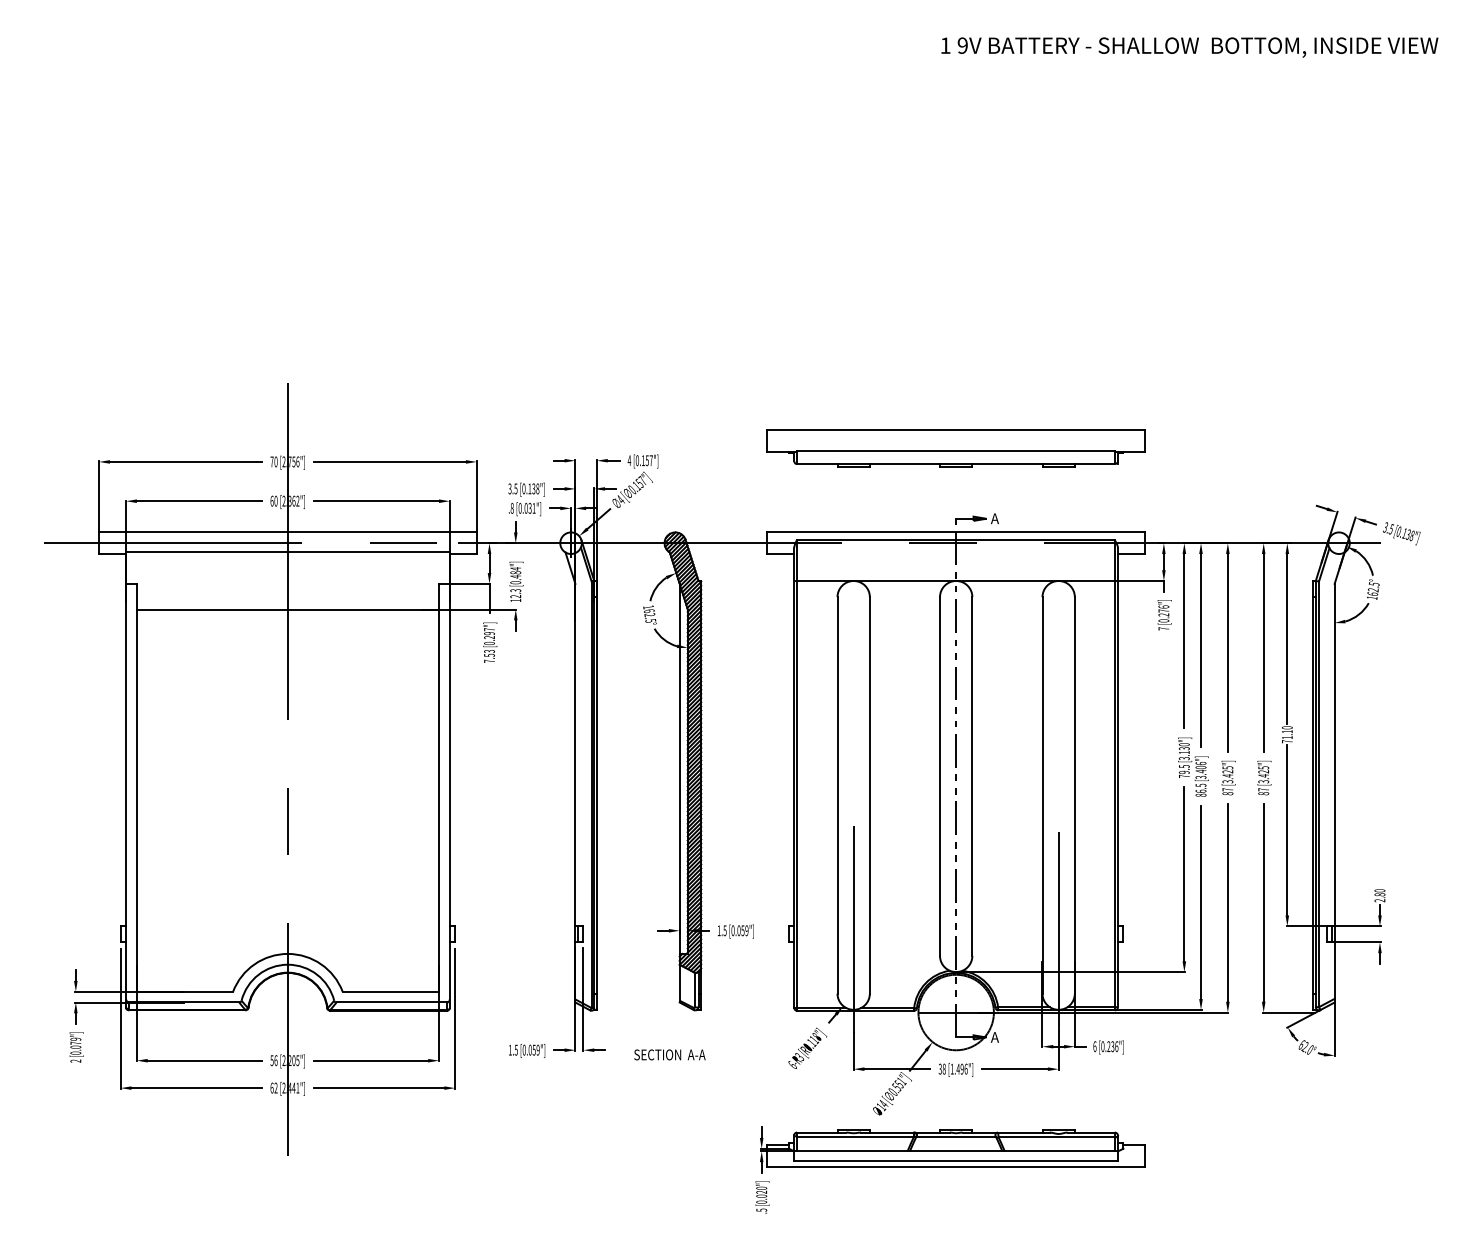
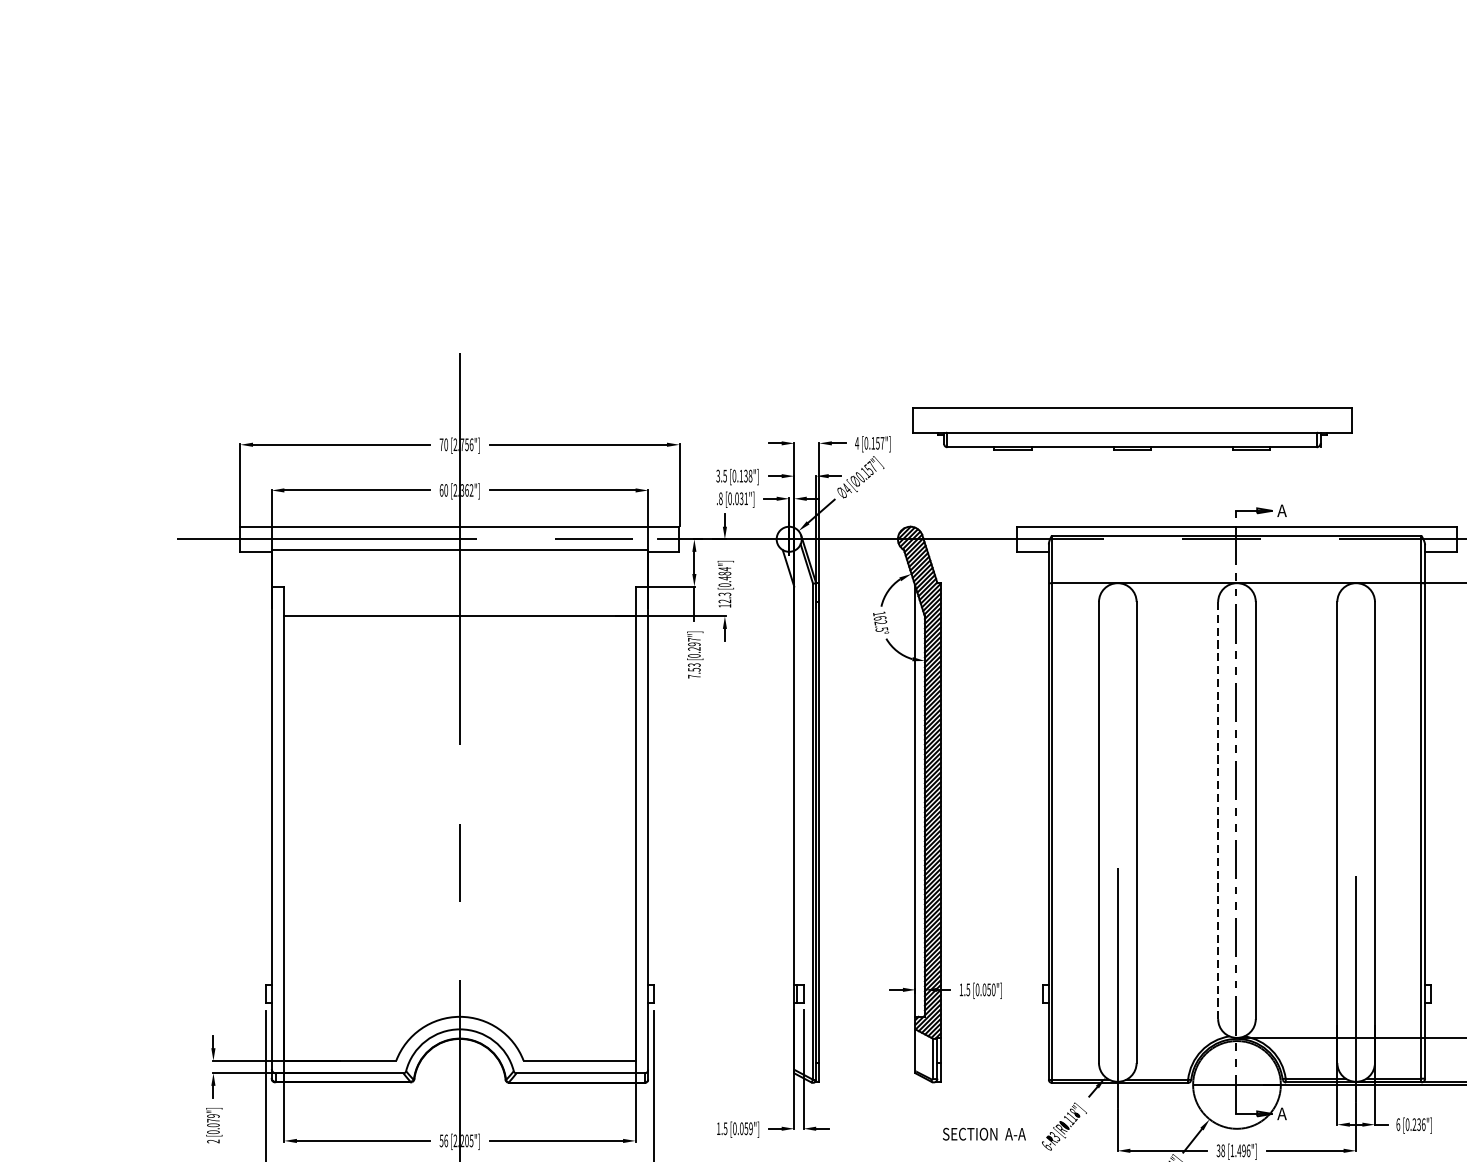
part: (955, 448) -> (1131, 429), moved
line: (940, 777) -> (1218, 811), solid -> dashed
text: (746, 930) -> (993, 989), [0.059"] -> [0.050"]
text: (669, 1054) -> (983, 1133), moved

